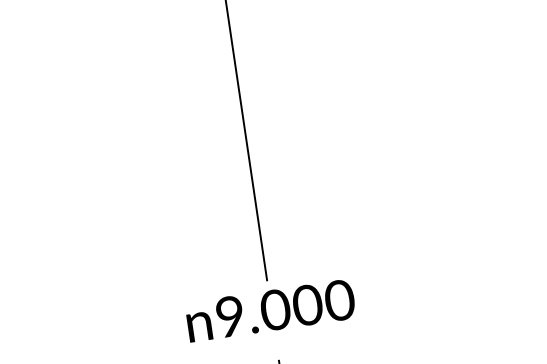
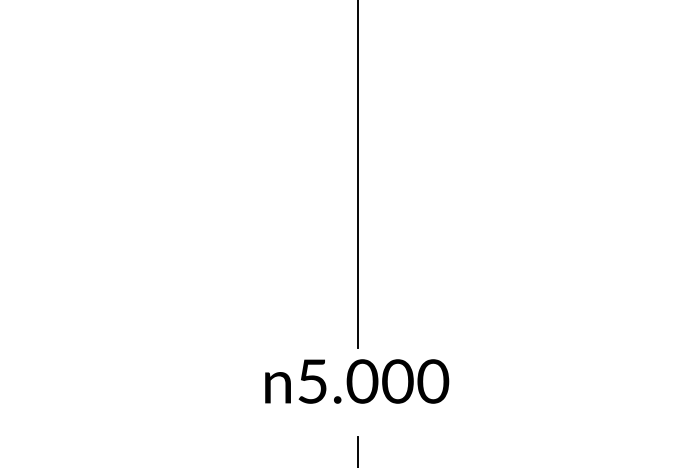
text: (230, 316) -> (312, 381), 9.000 -> 5.000

